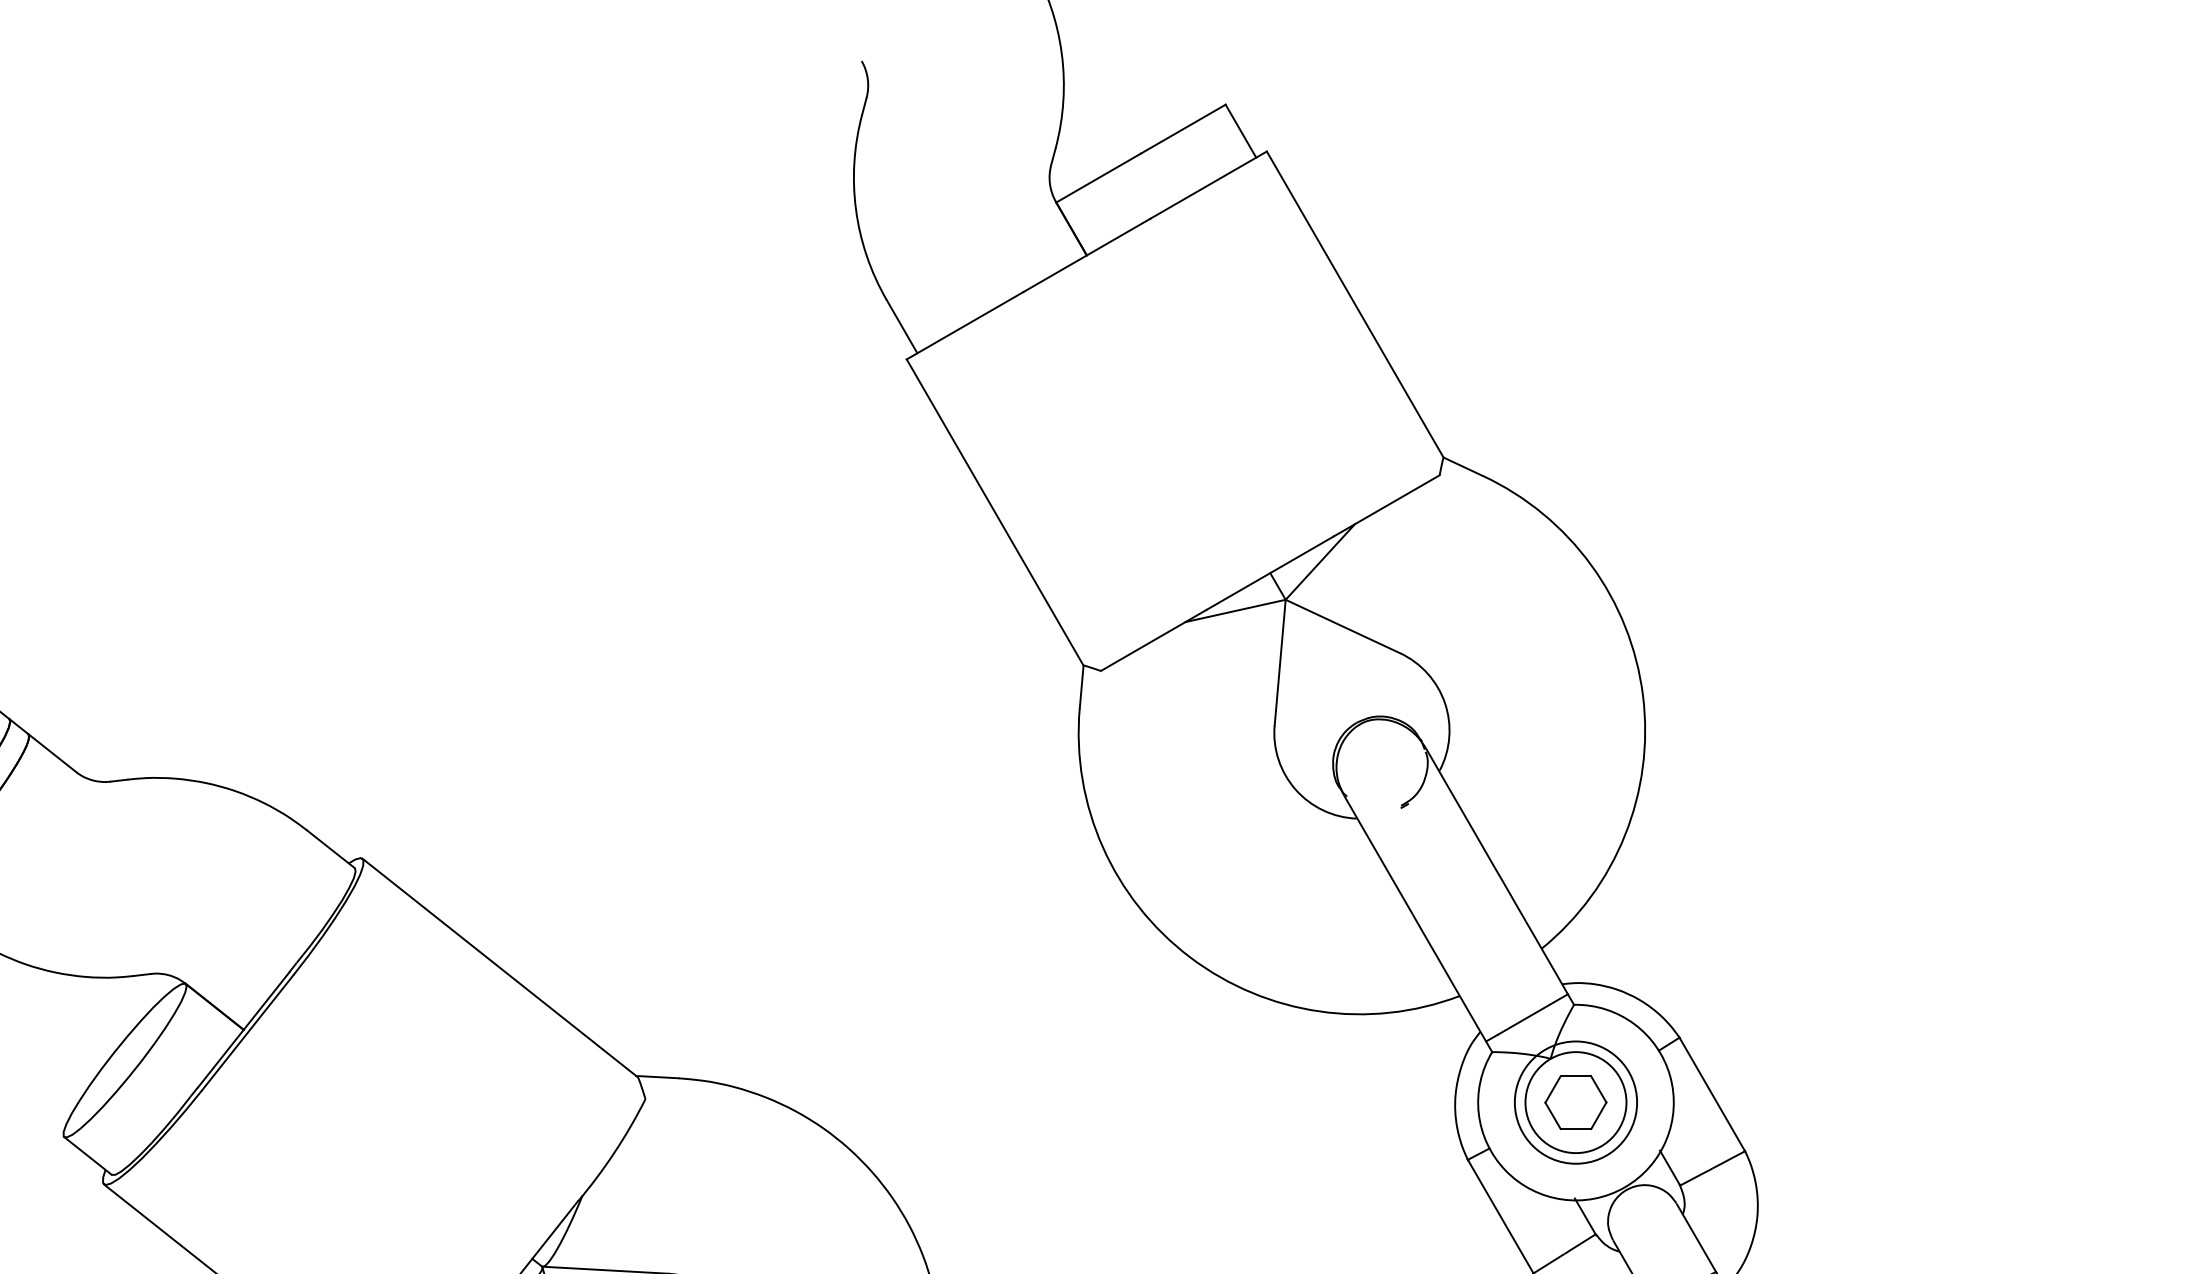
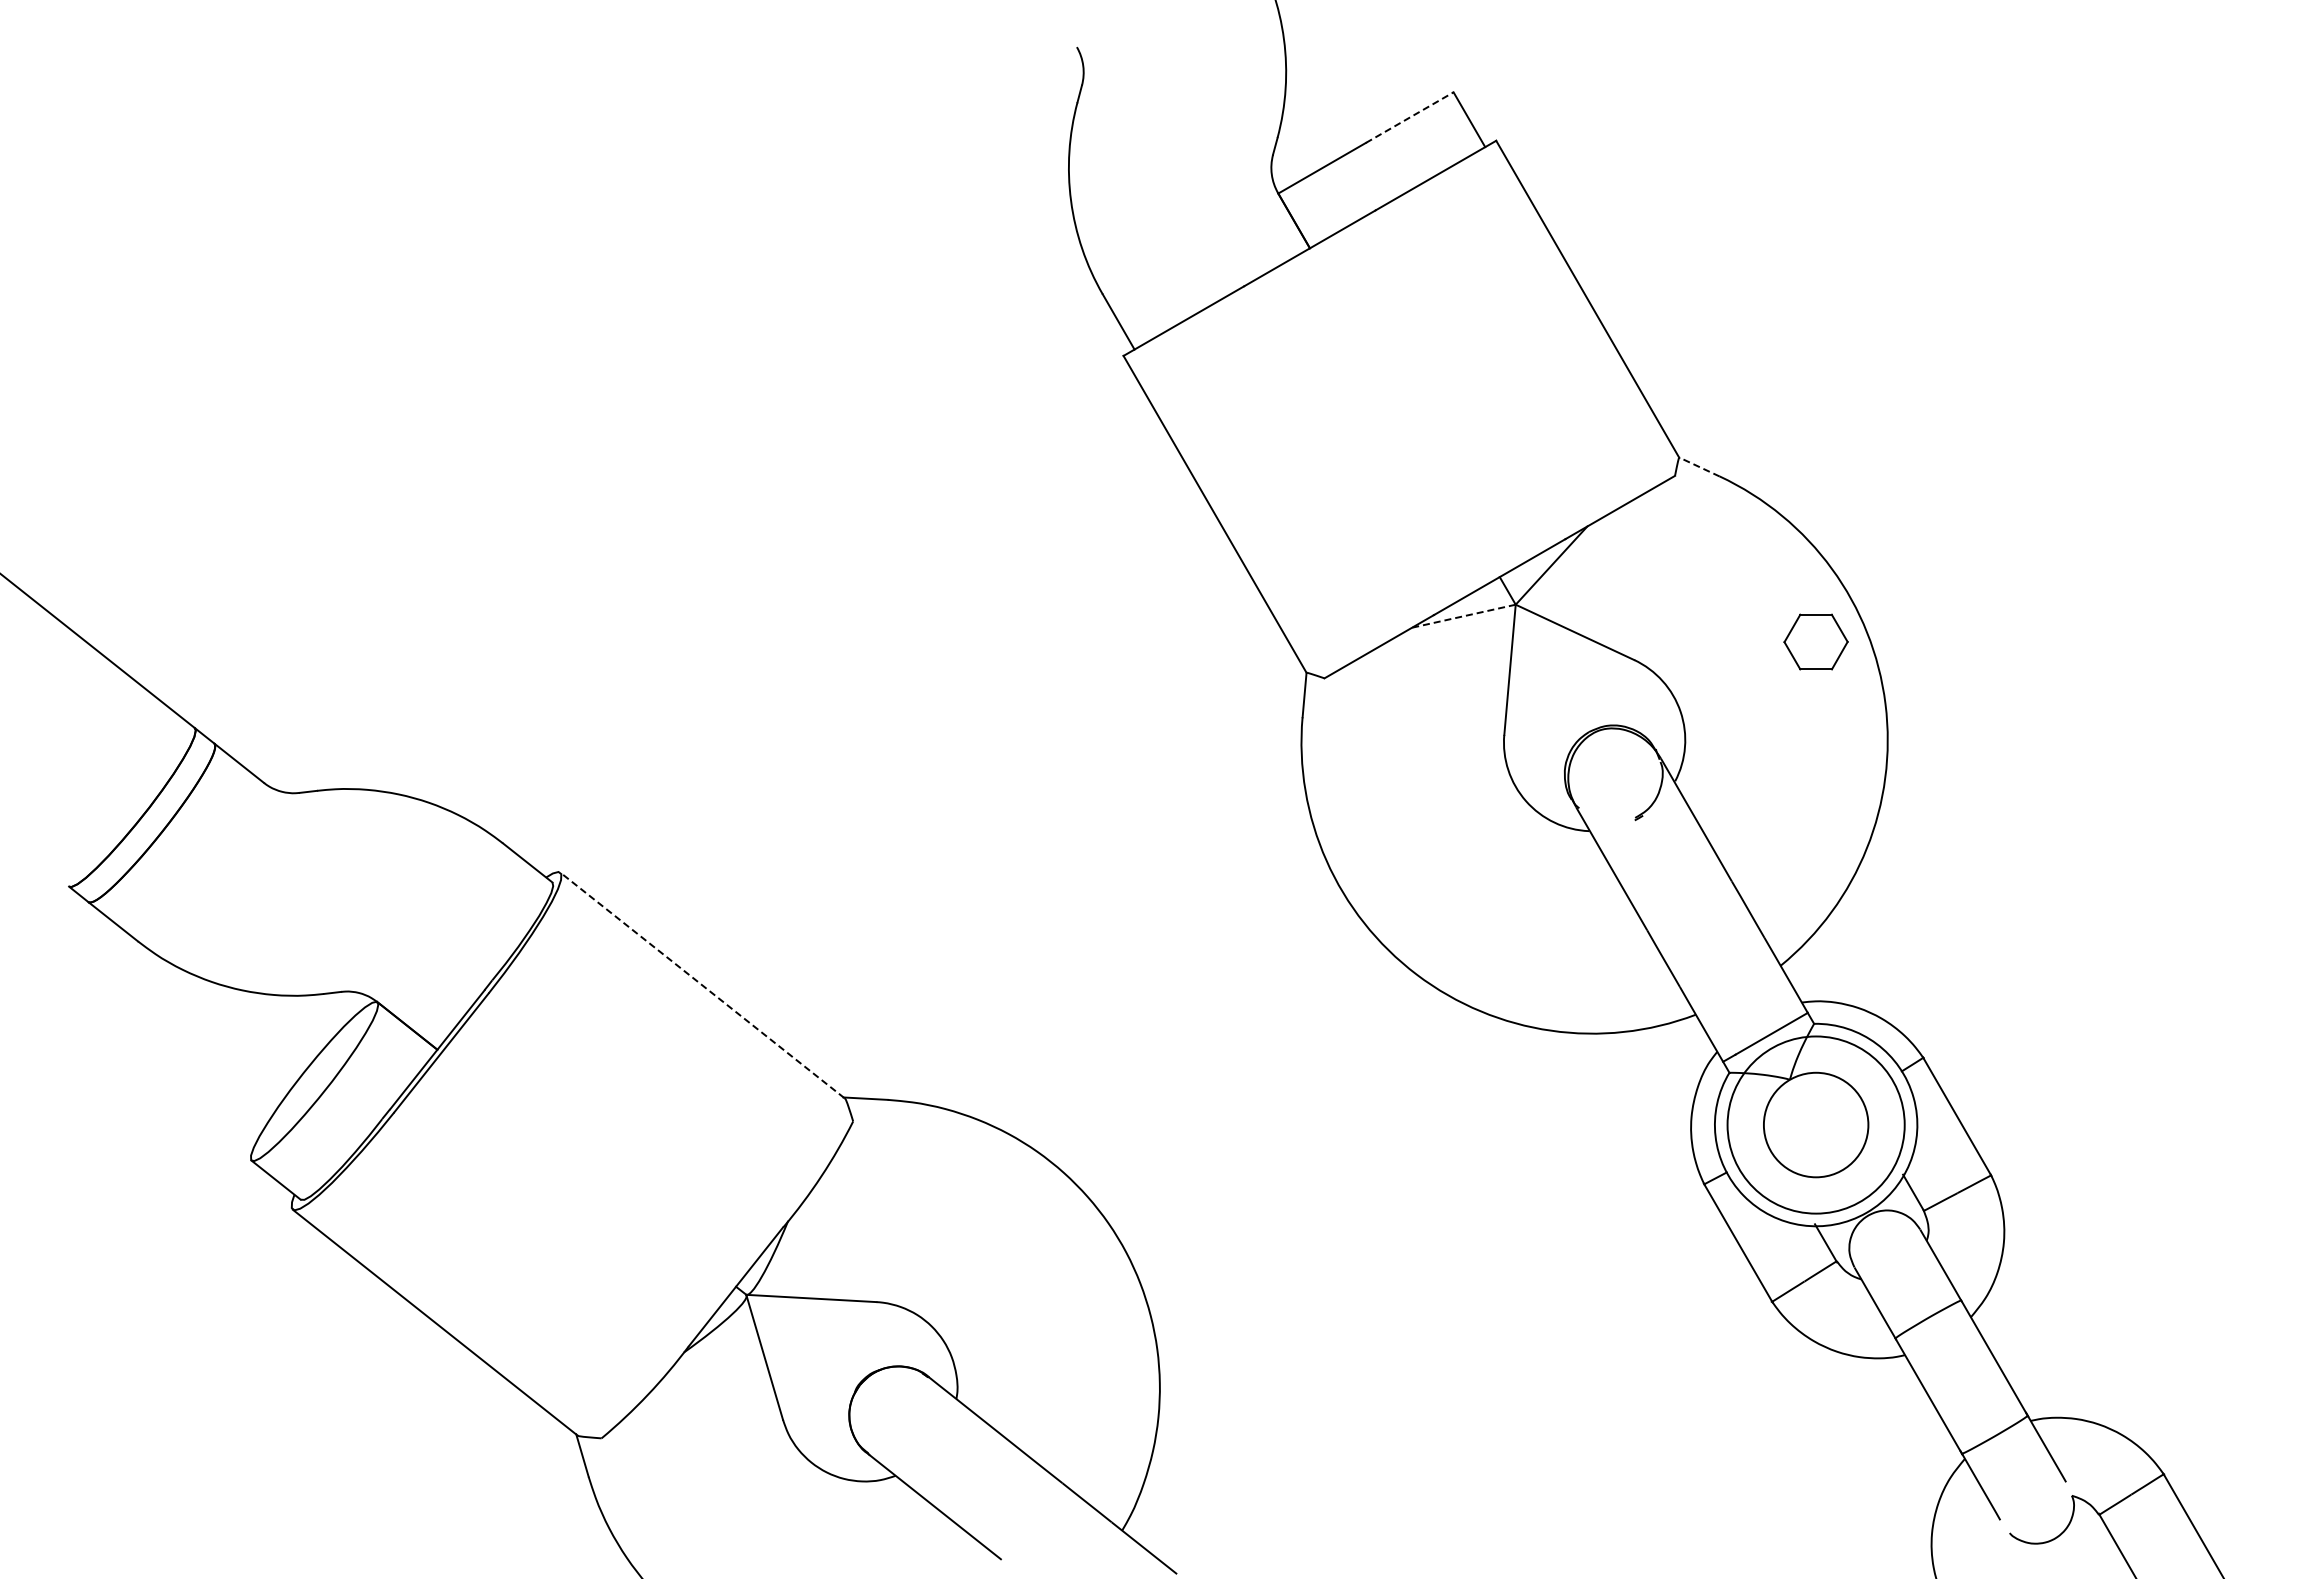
line: (1183, 129) -> (1409, 117), solid -> dashed
line: (1463, 466) -> (1699, 466), solid -> dashed
line: (1235, 611) -> (1463, 616), solid -> dashed
line: (498, 967) -> (701, 985), solid -> dashed
circle: (1575, 1102) -> (1815, 1124), size x1.4
part: (1575, 1102) -> (1815, 641), moved

